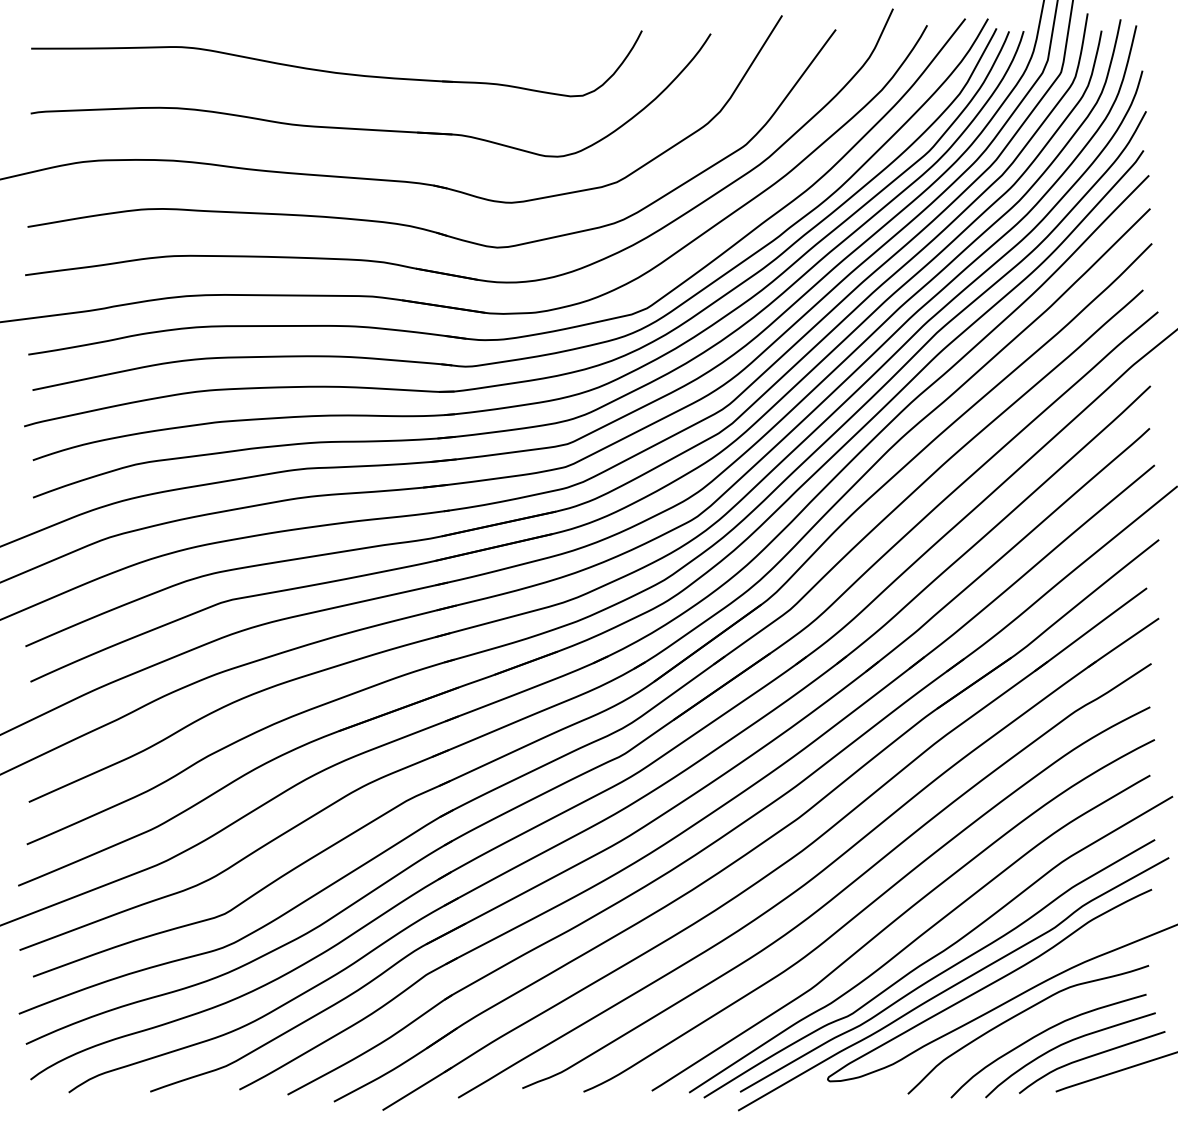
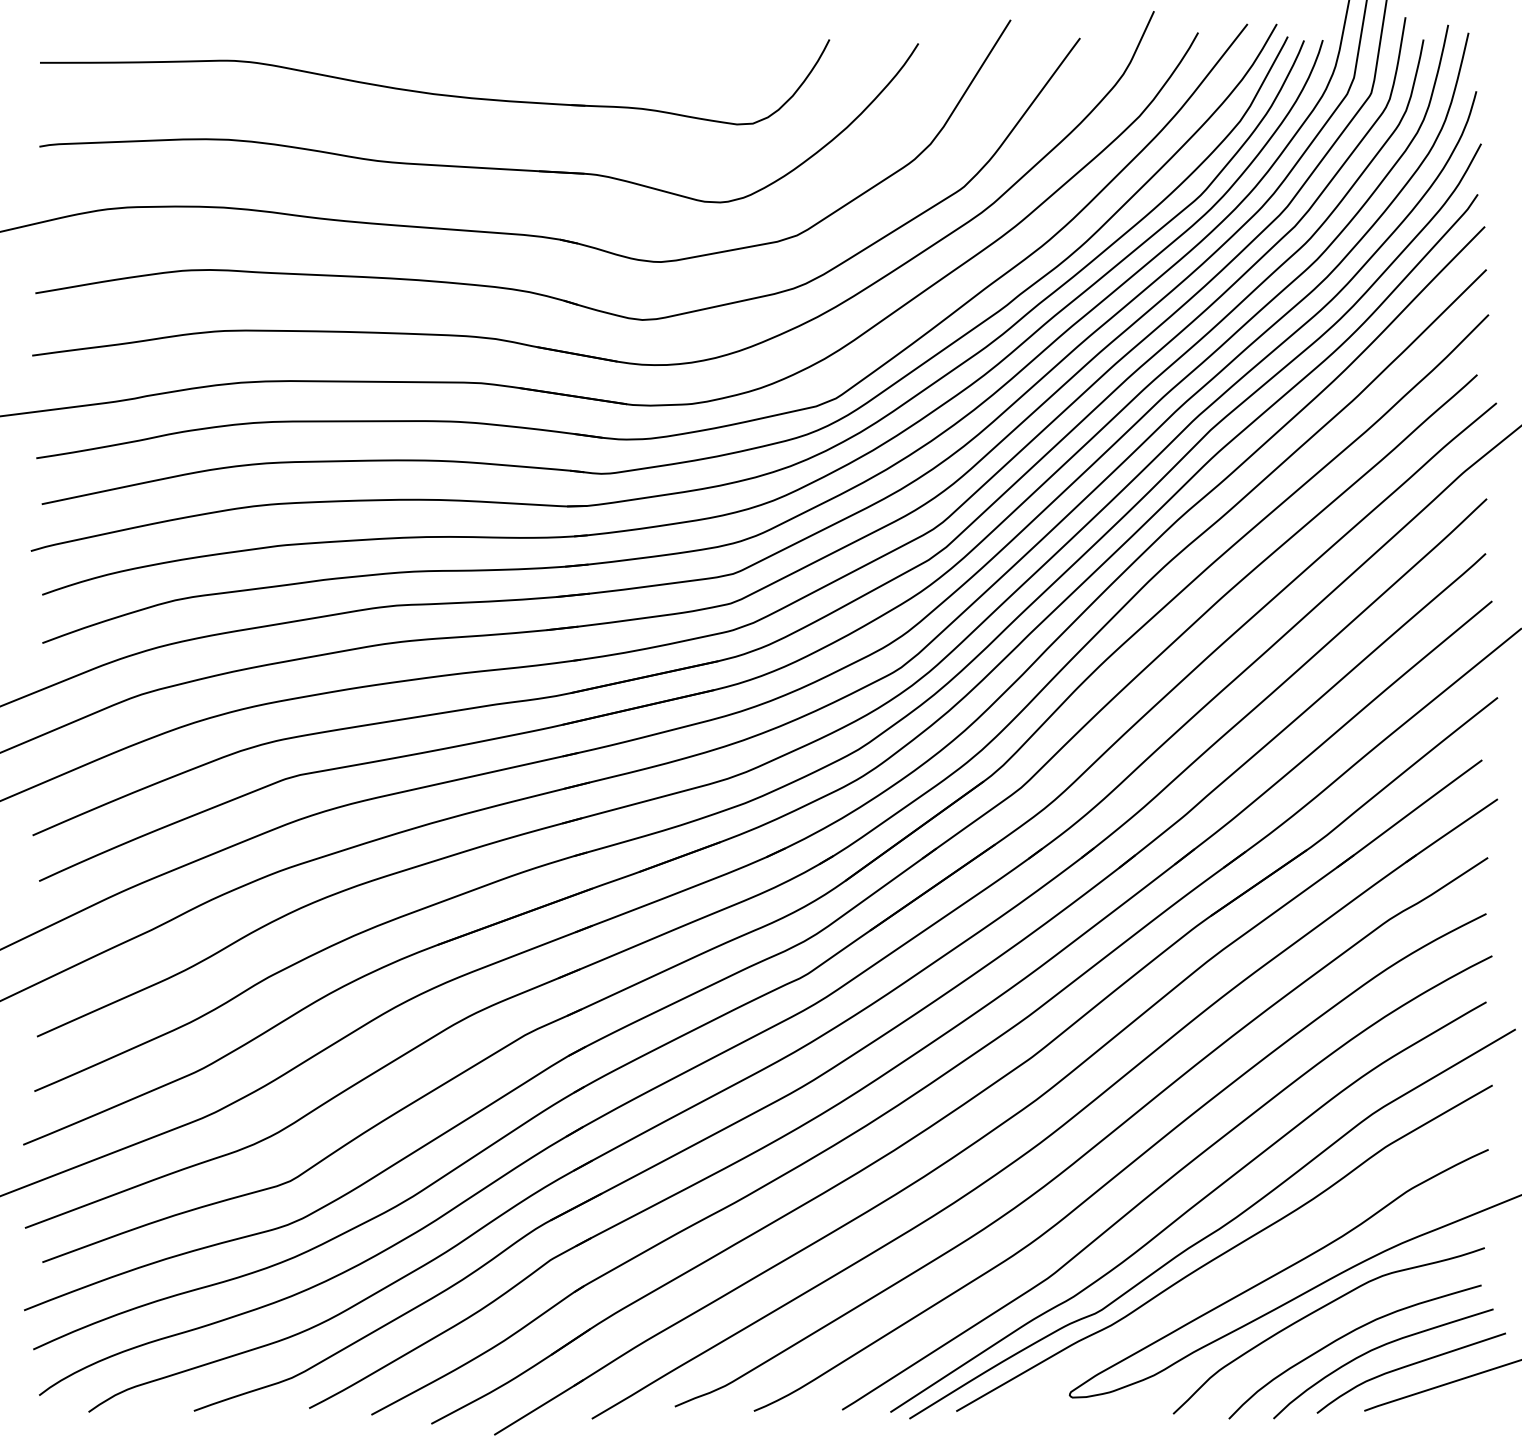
curve: (954, 984) -> (1233, 1272), removed

